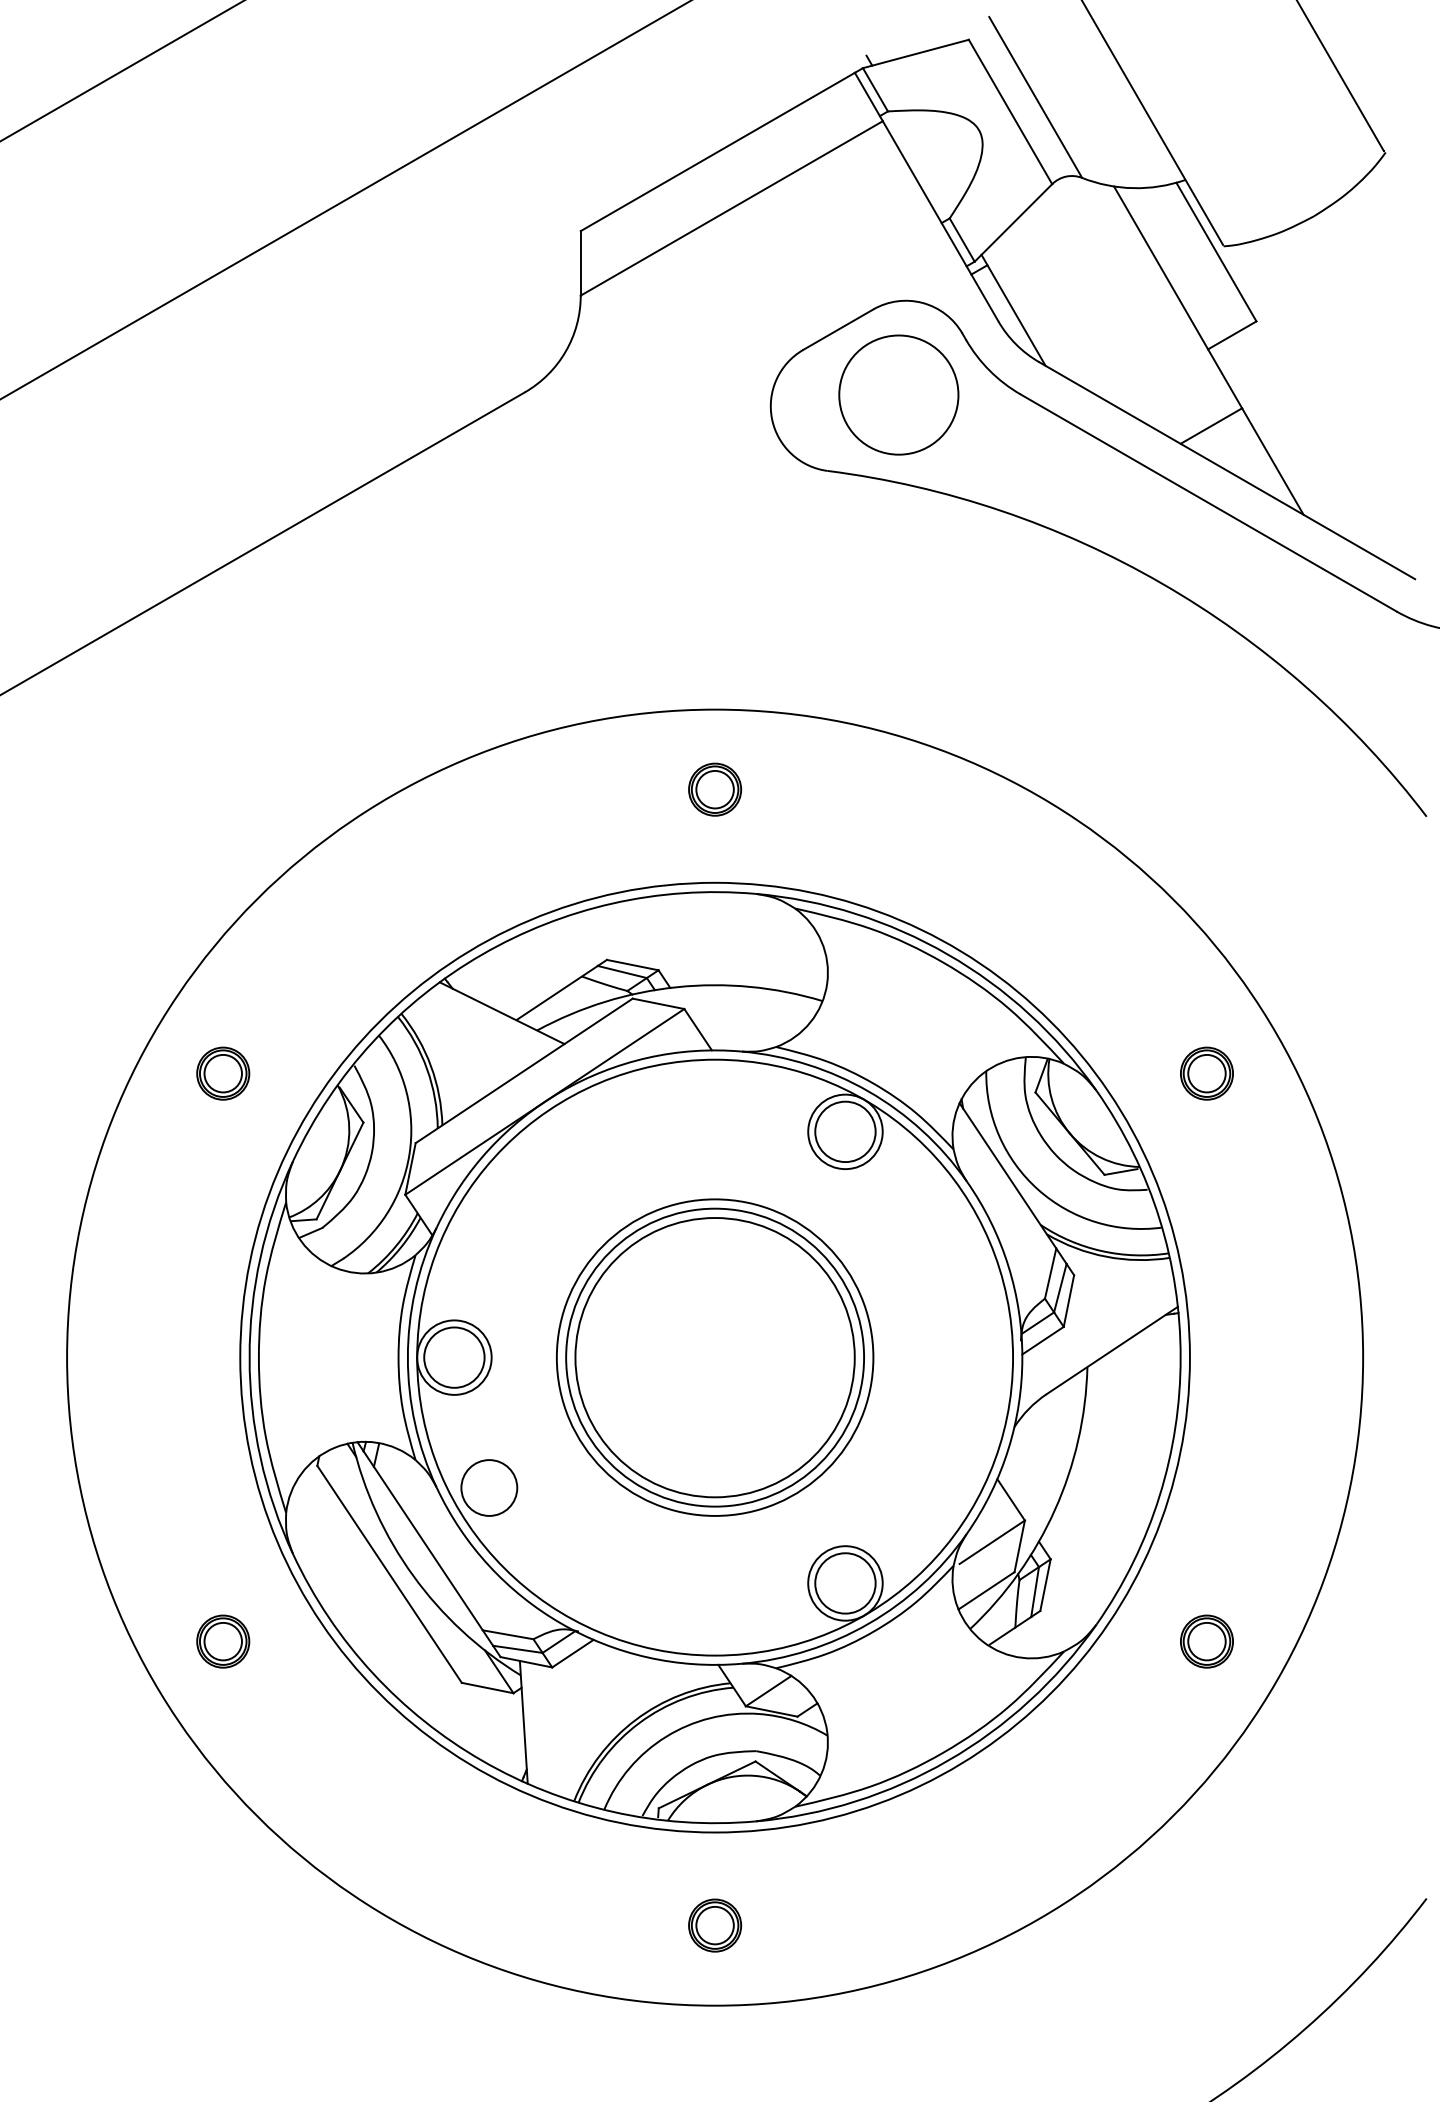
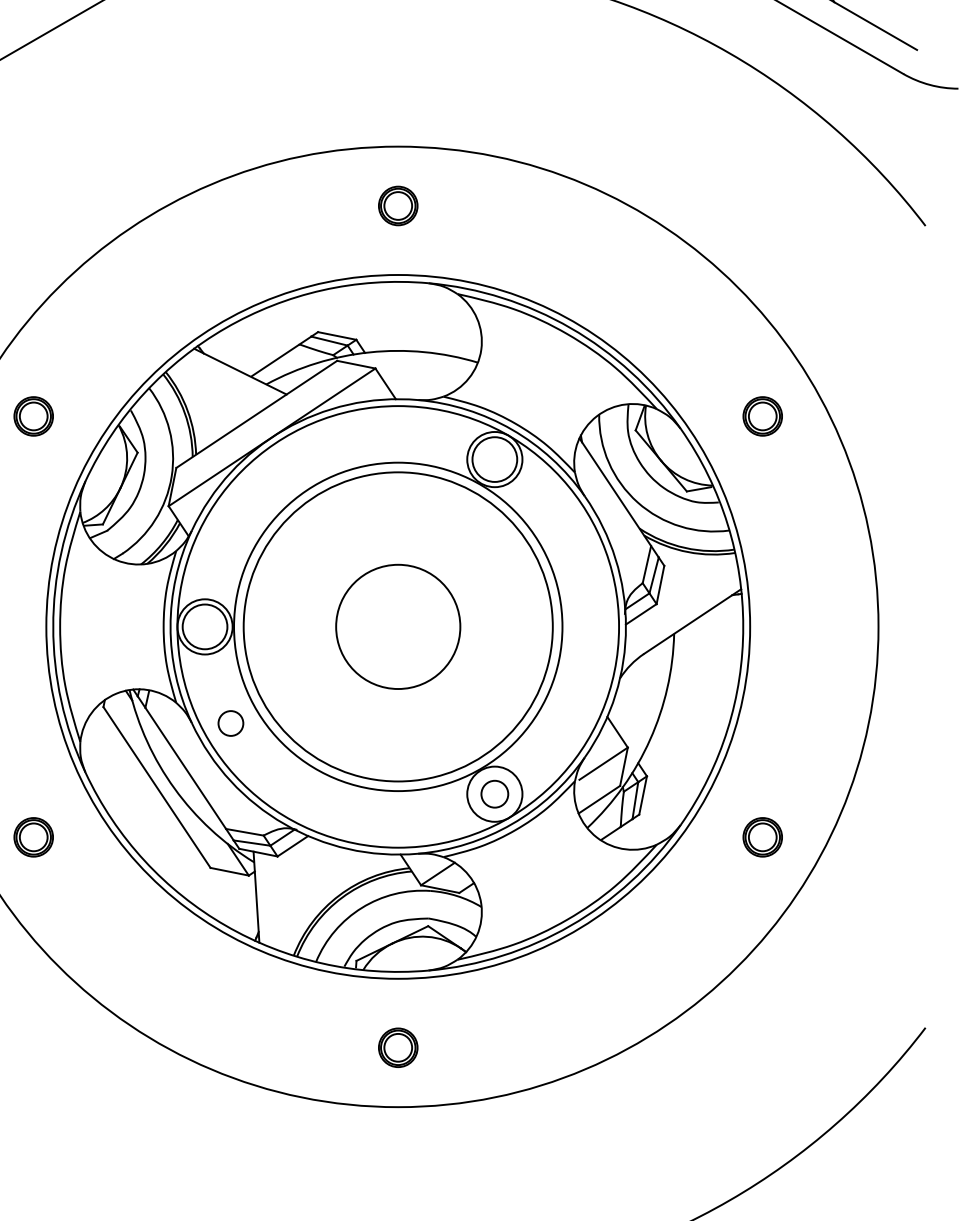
circle: (714, 1357) -> (397, 626), size x0.6
circle: (714, 1357) -> (397, 626), size x1.4
circle: (715, 1357) -> (398, 626), size x1.4
circle: (489, 1487) -> (231, 723), size x0.6
circle: (845, 1583) -> (494, 794), size x0.6

